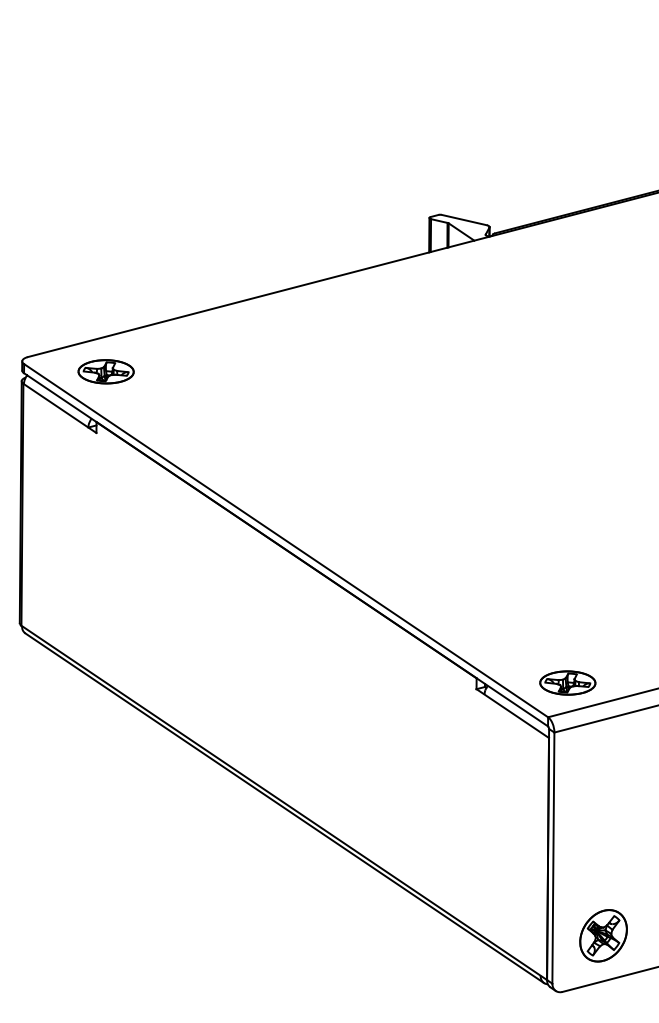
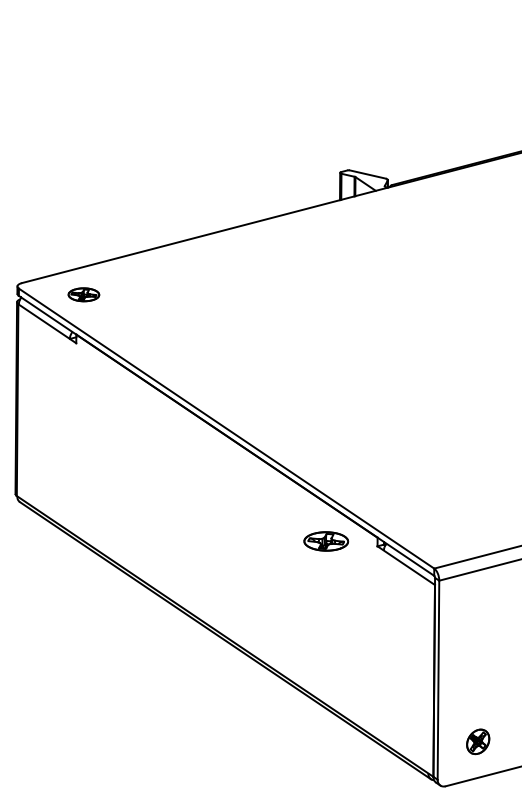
part: (105, 371) -> (83, 294), size x0.7
part: (567, 682) -> (325, 541), moved
part: (603, 935) -> (478, 741), size x0.6

